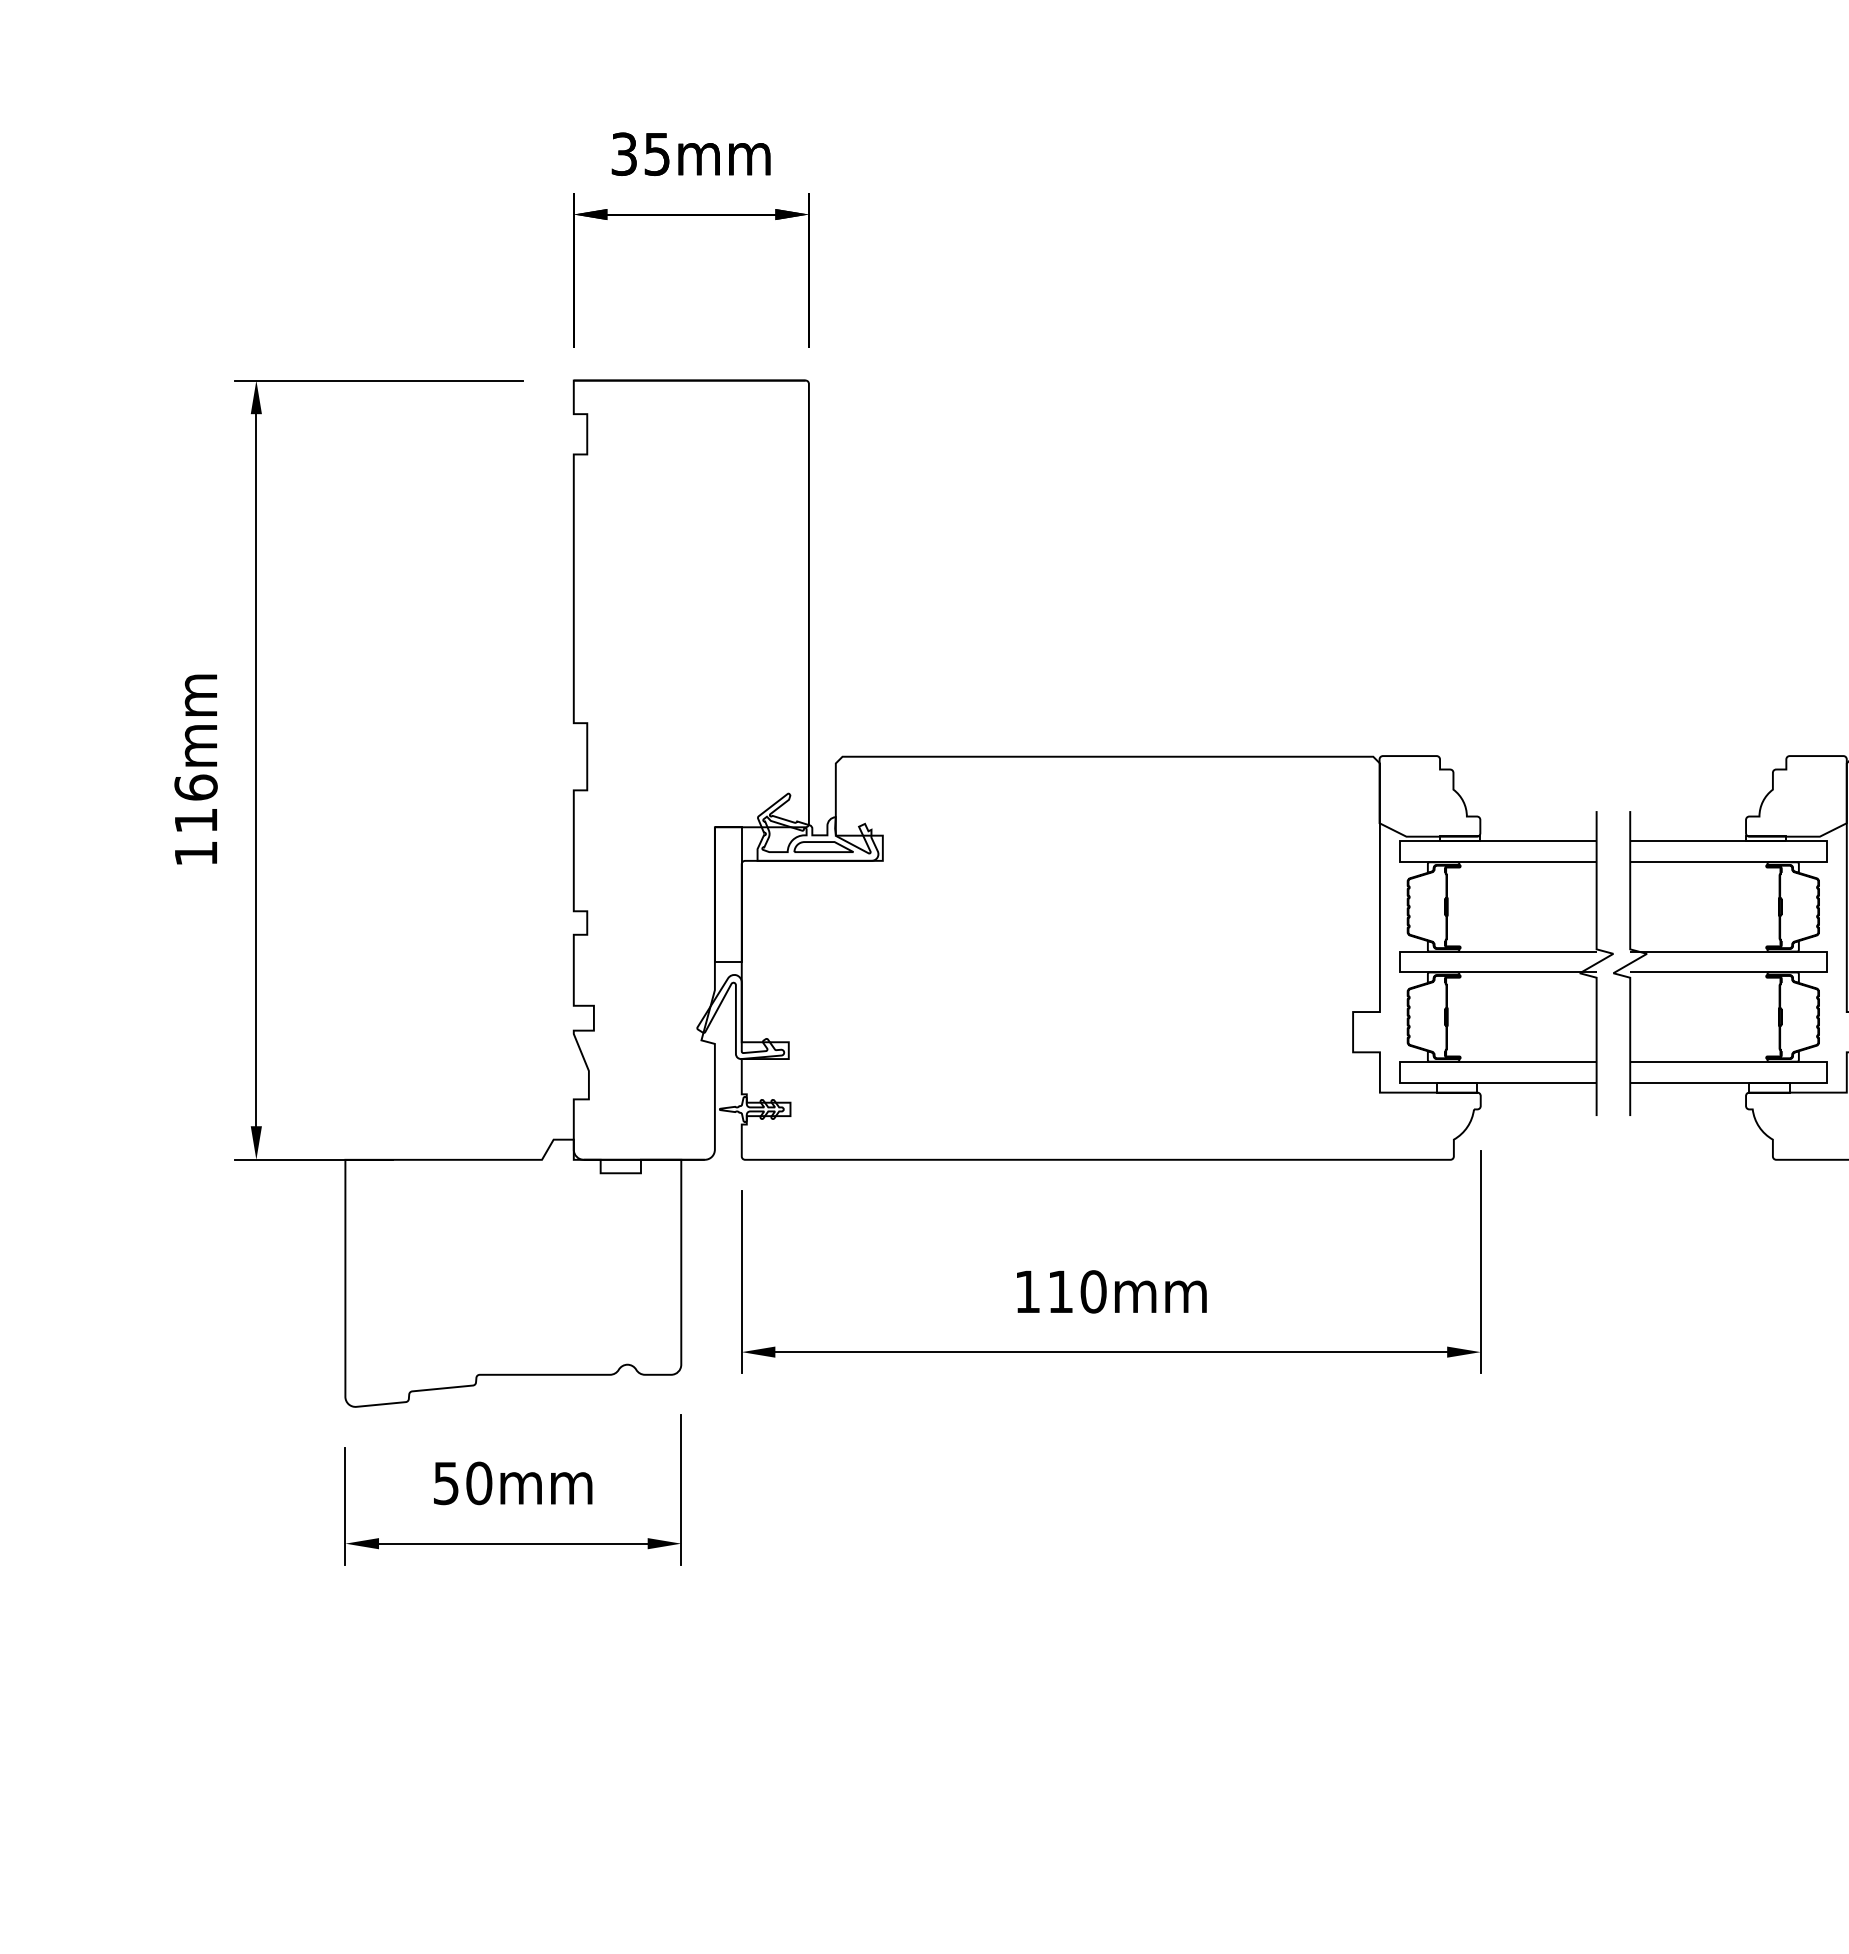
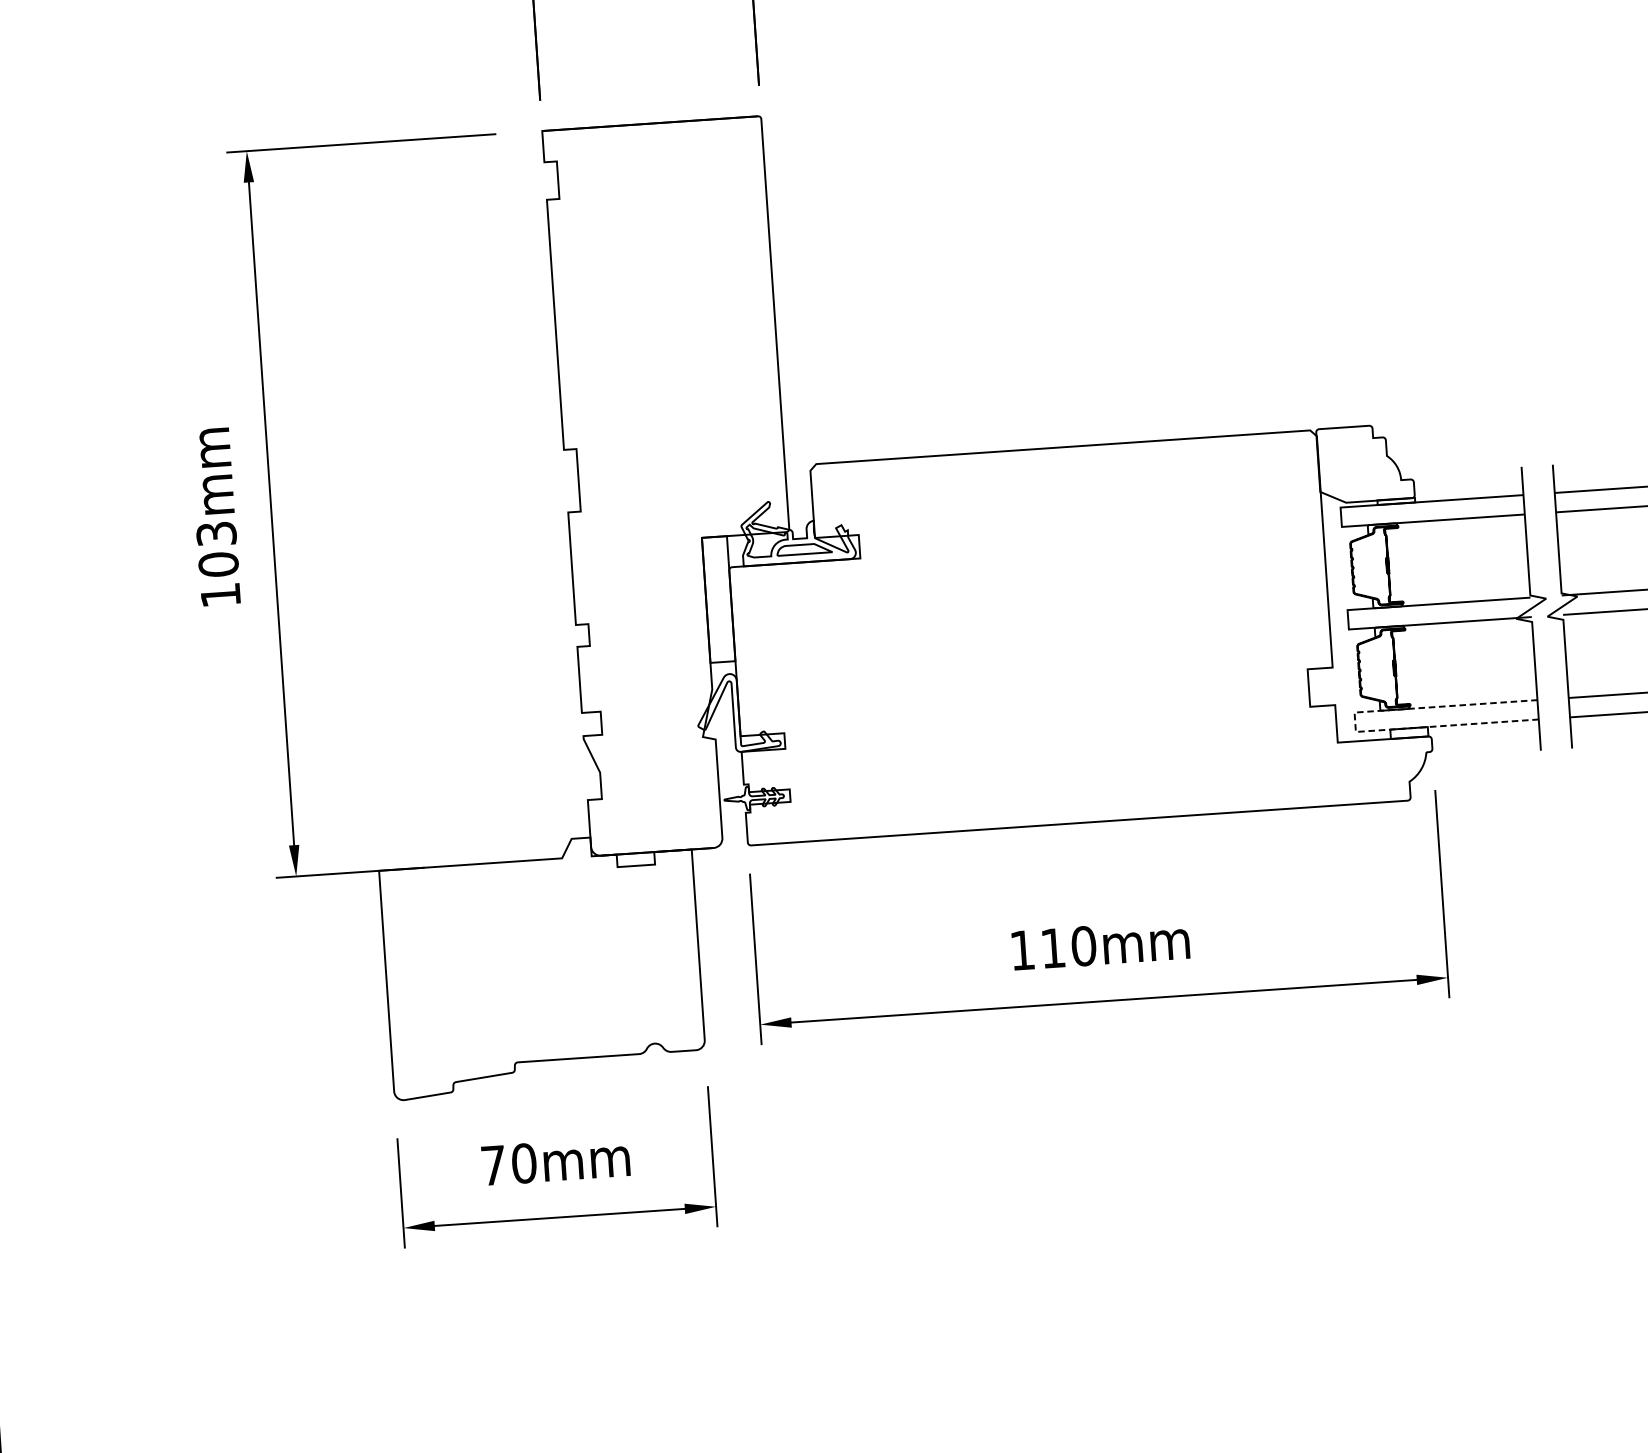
text: (195, 803) -> (216, 548), 116mm -> 103mm
line: (1400, 1071) -> (1355, 721), solid -> dashed
text: (446, 1483) -> (493, 1165), 50mm -> 70mm

